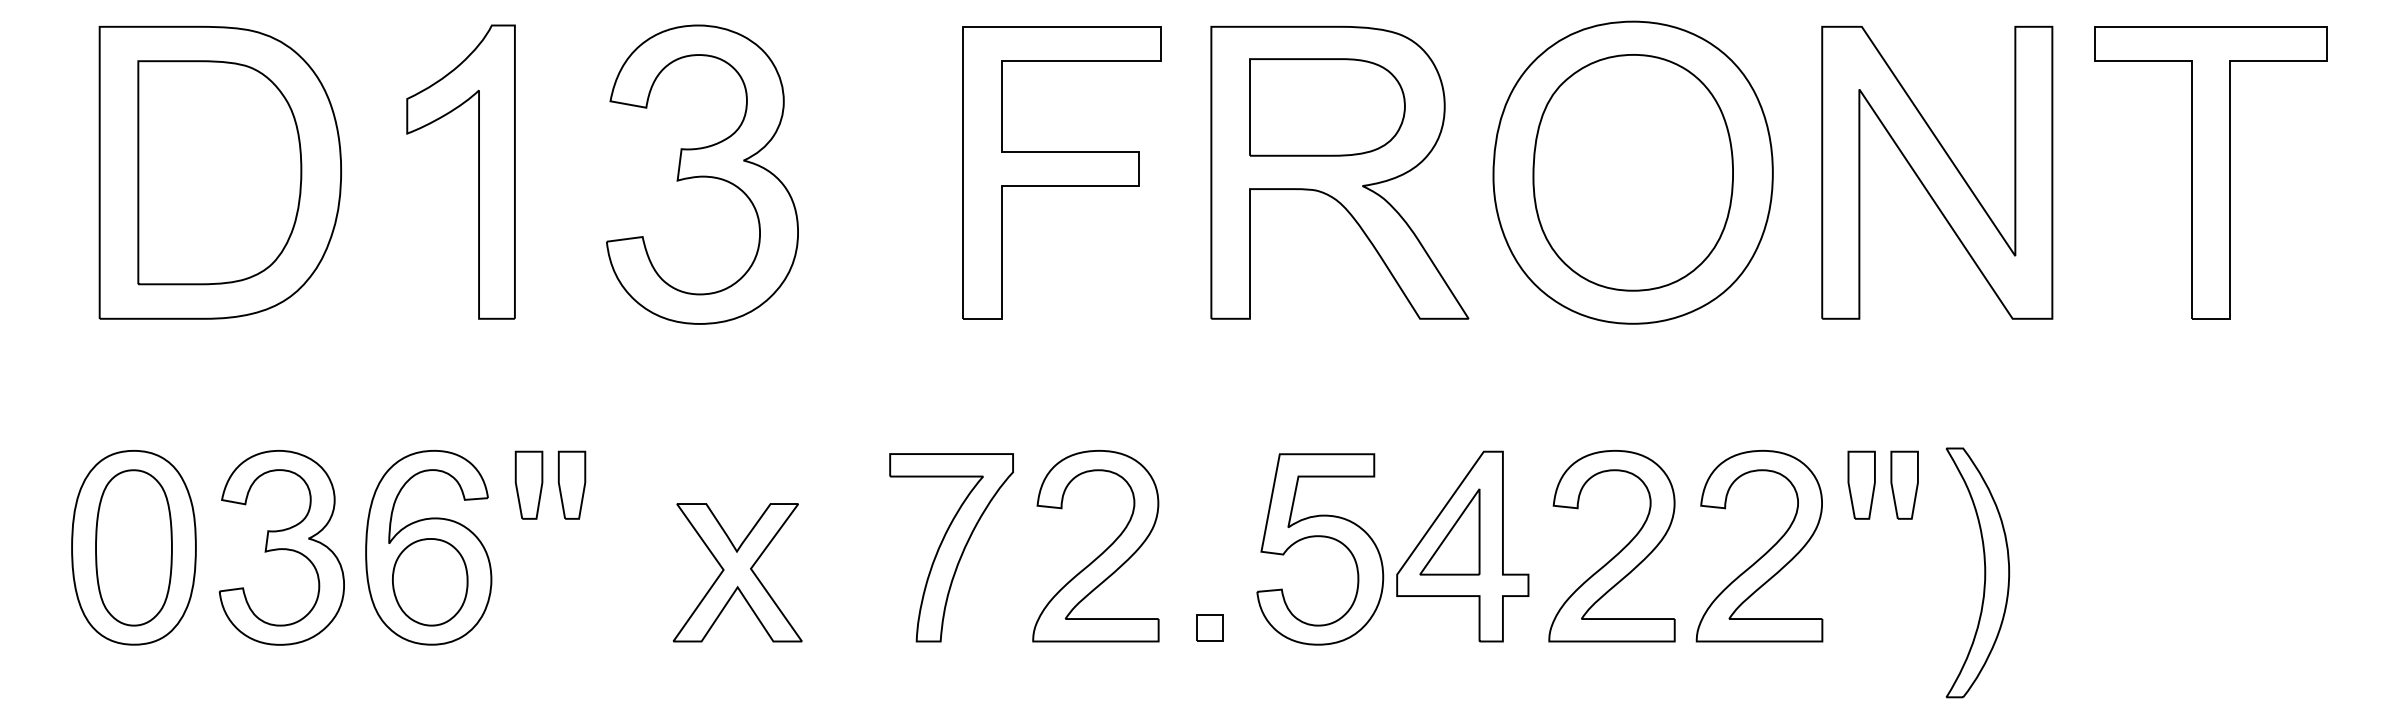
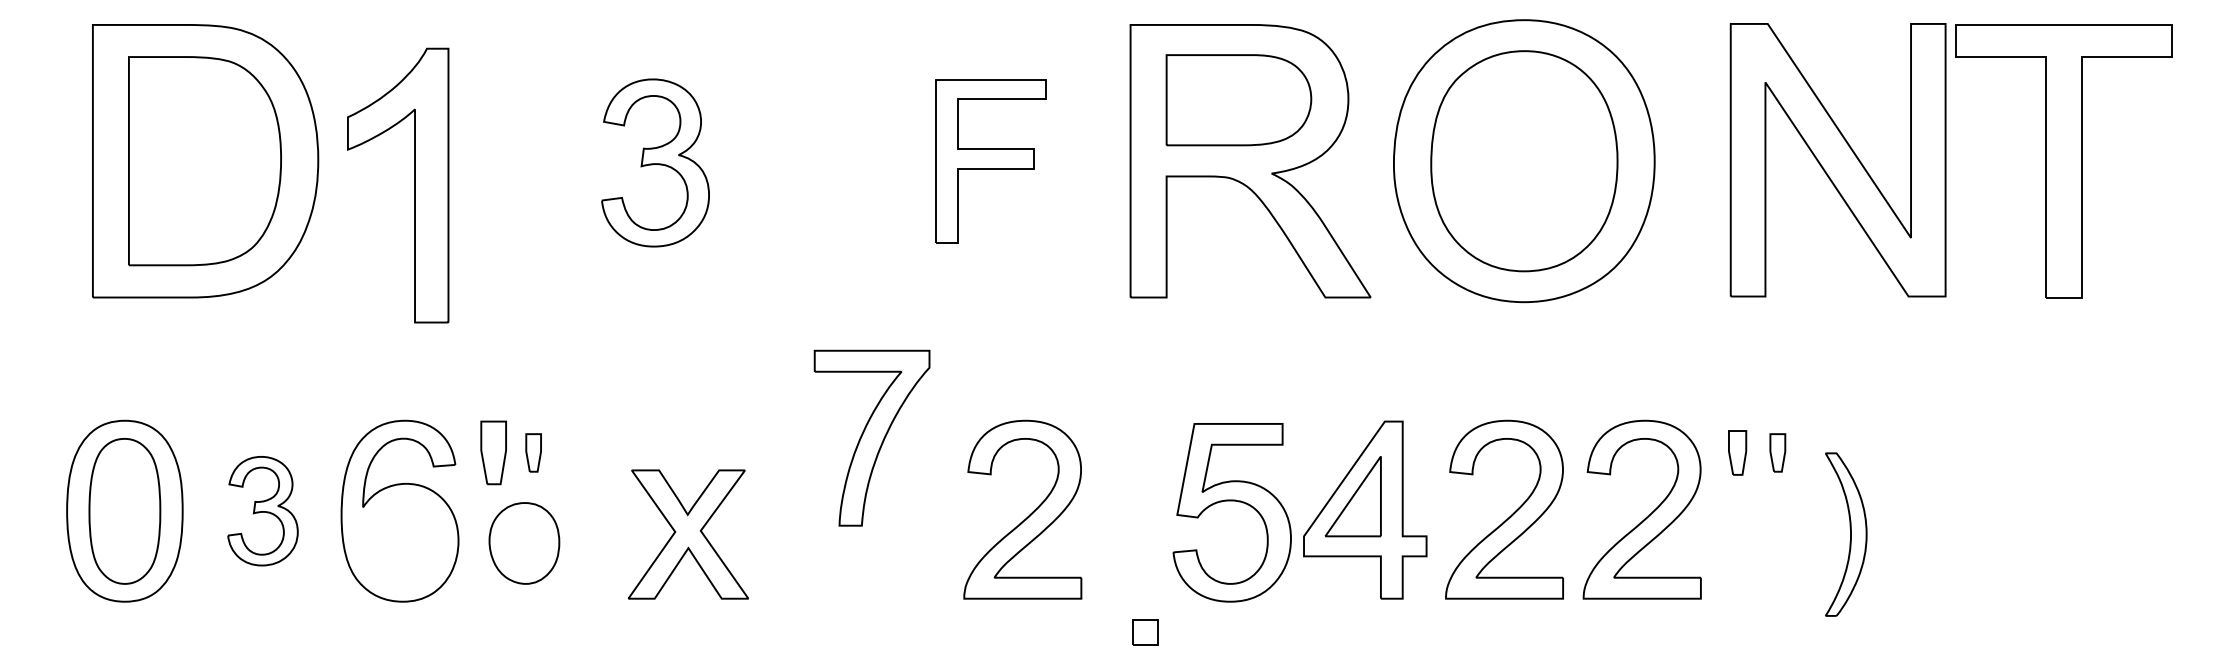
part: (478, 172) -> (414, 185), moved
part: (1061, 173) -> (990, 161), size x0.6
part: (1936, 173) -> (1837, 160), moved
part: (702, 174) -> (655, 162), size x0.6
part: (571, 484) -> (533, 452), size x0.6
part: (1861, 484) -> (1737, 452), size x0.7
part: (1904, 484) -> (1777, 452), size x0.6
part: (281, 546) -> (262, 510), size x0.6
part: (950, 546) -> (871, 437), moved
part: (1978, 572) -> (1846, 534), size x0.7
part: (430, 582) -> (524, 543), moved
part: (1210, 628) -> (1145, 632), moved

